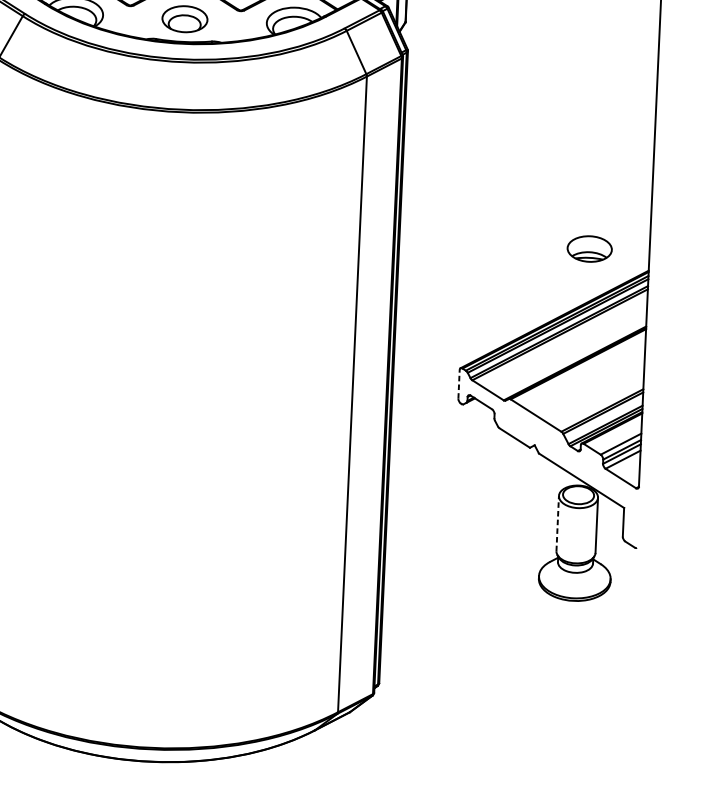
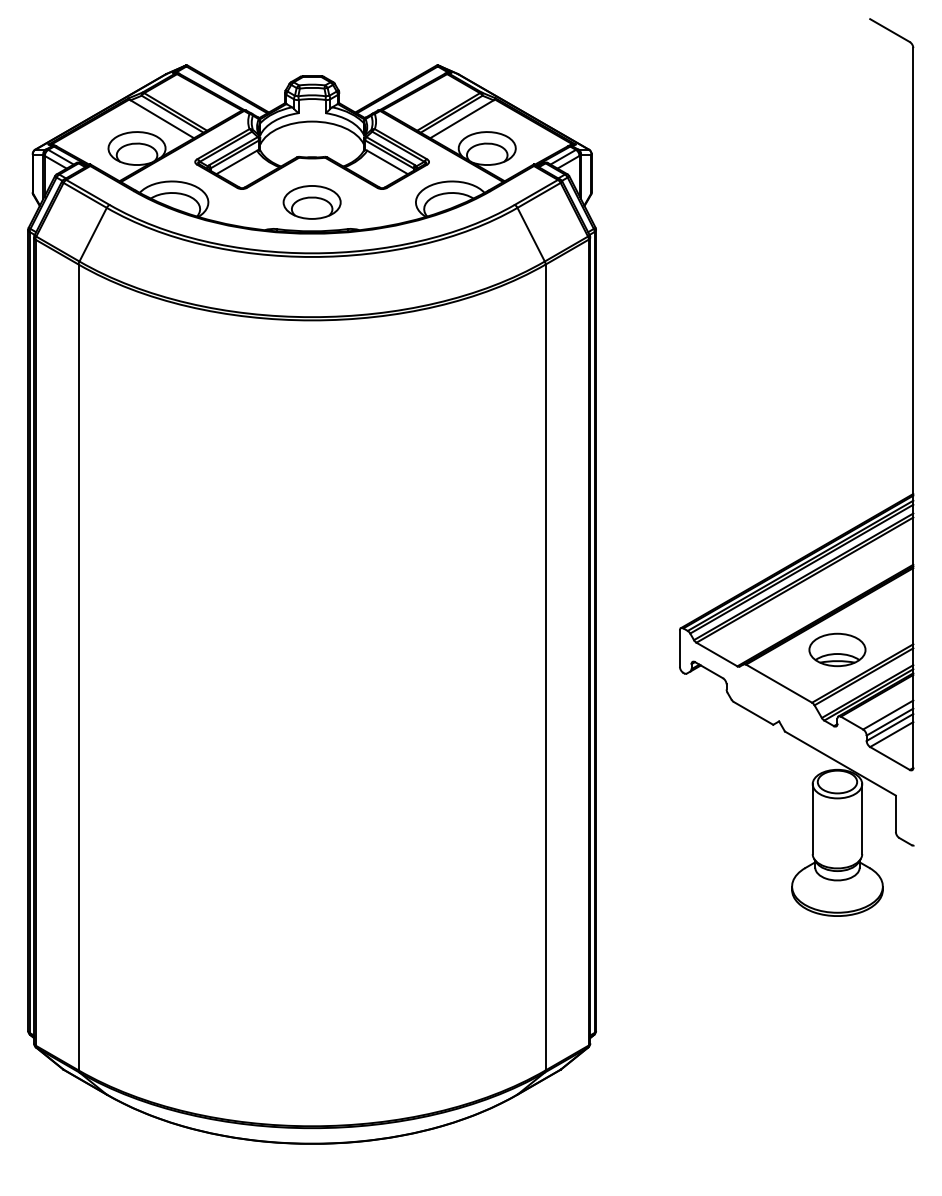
part: (589, 248) -> (837, 649), moved
line: (458, 384) -> (679, 648), dashed -> solid
line: (557, 523) -> (812, 818), dashed -> solid

